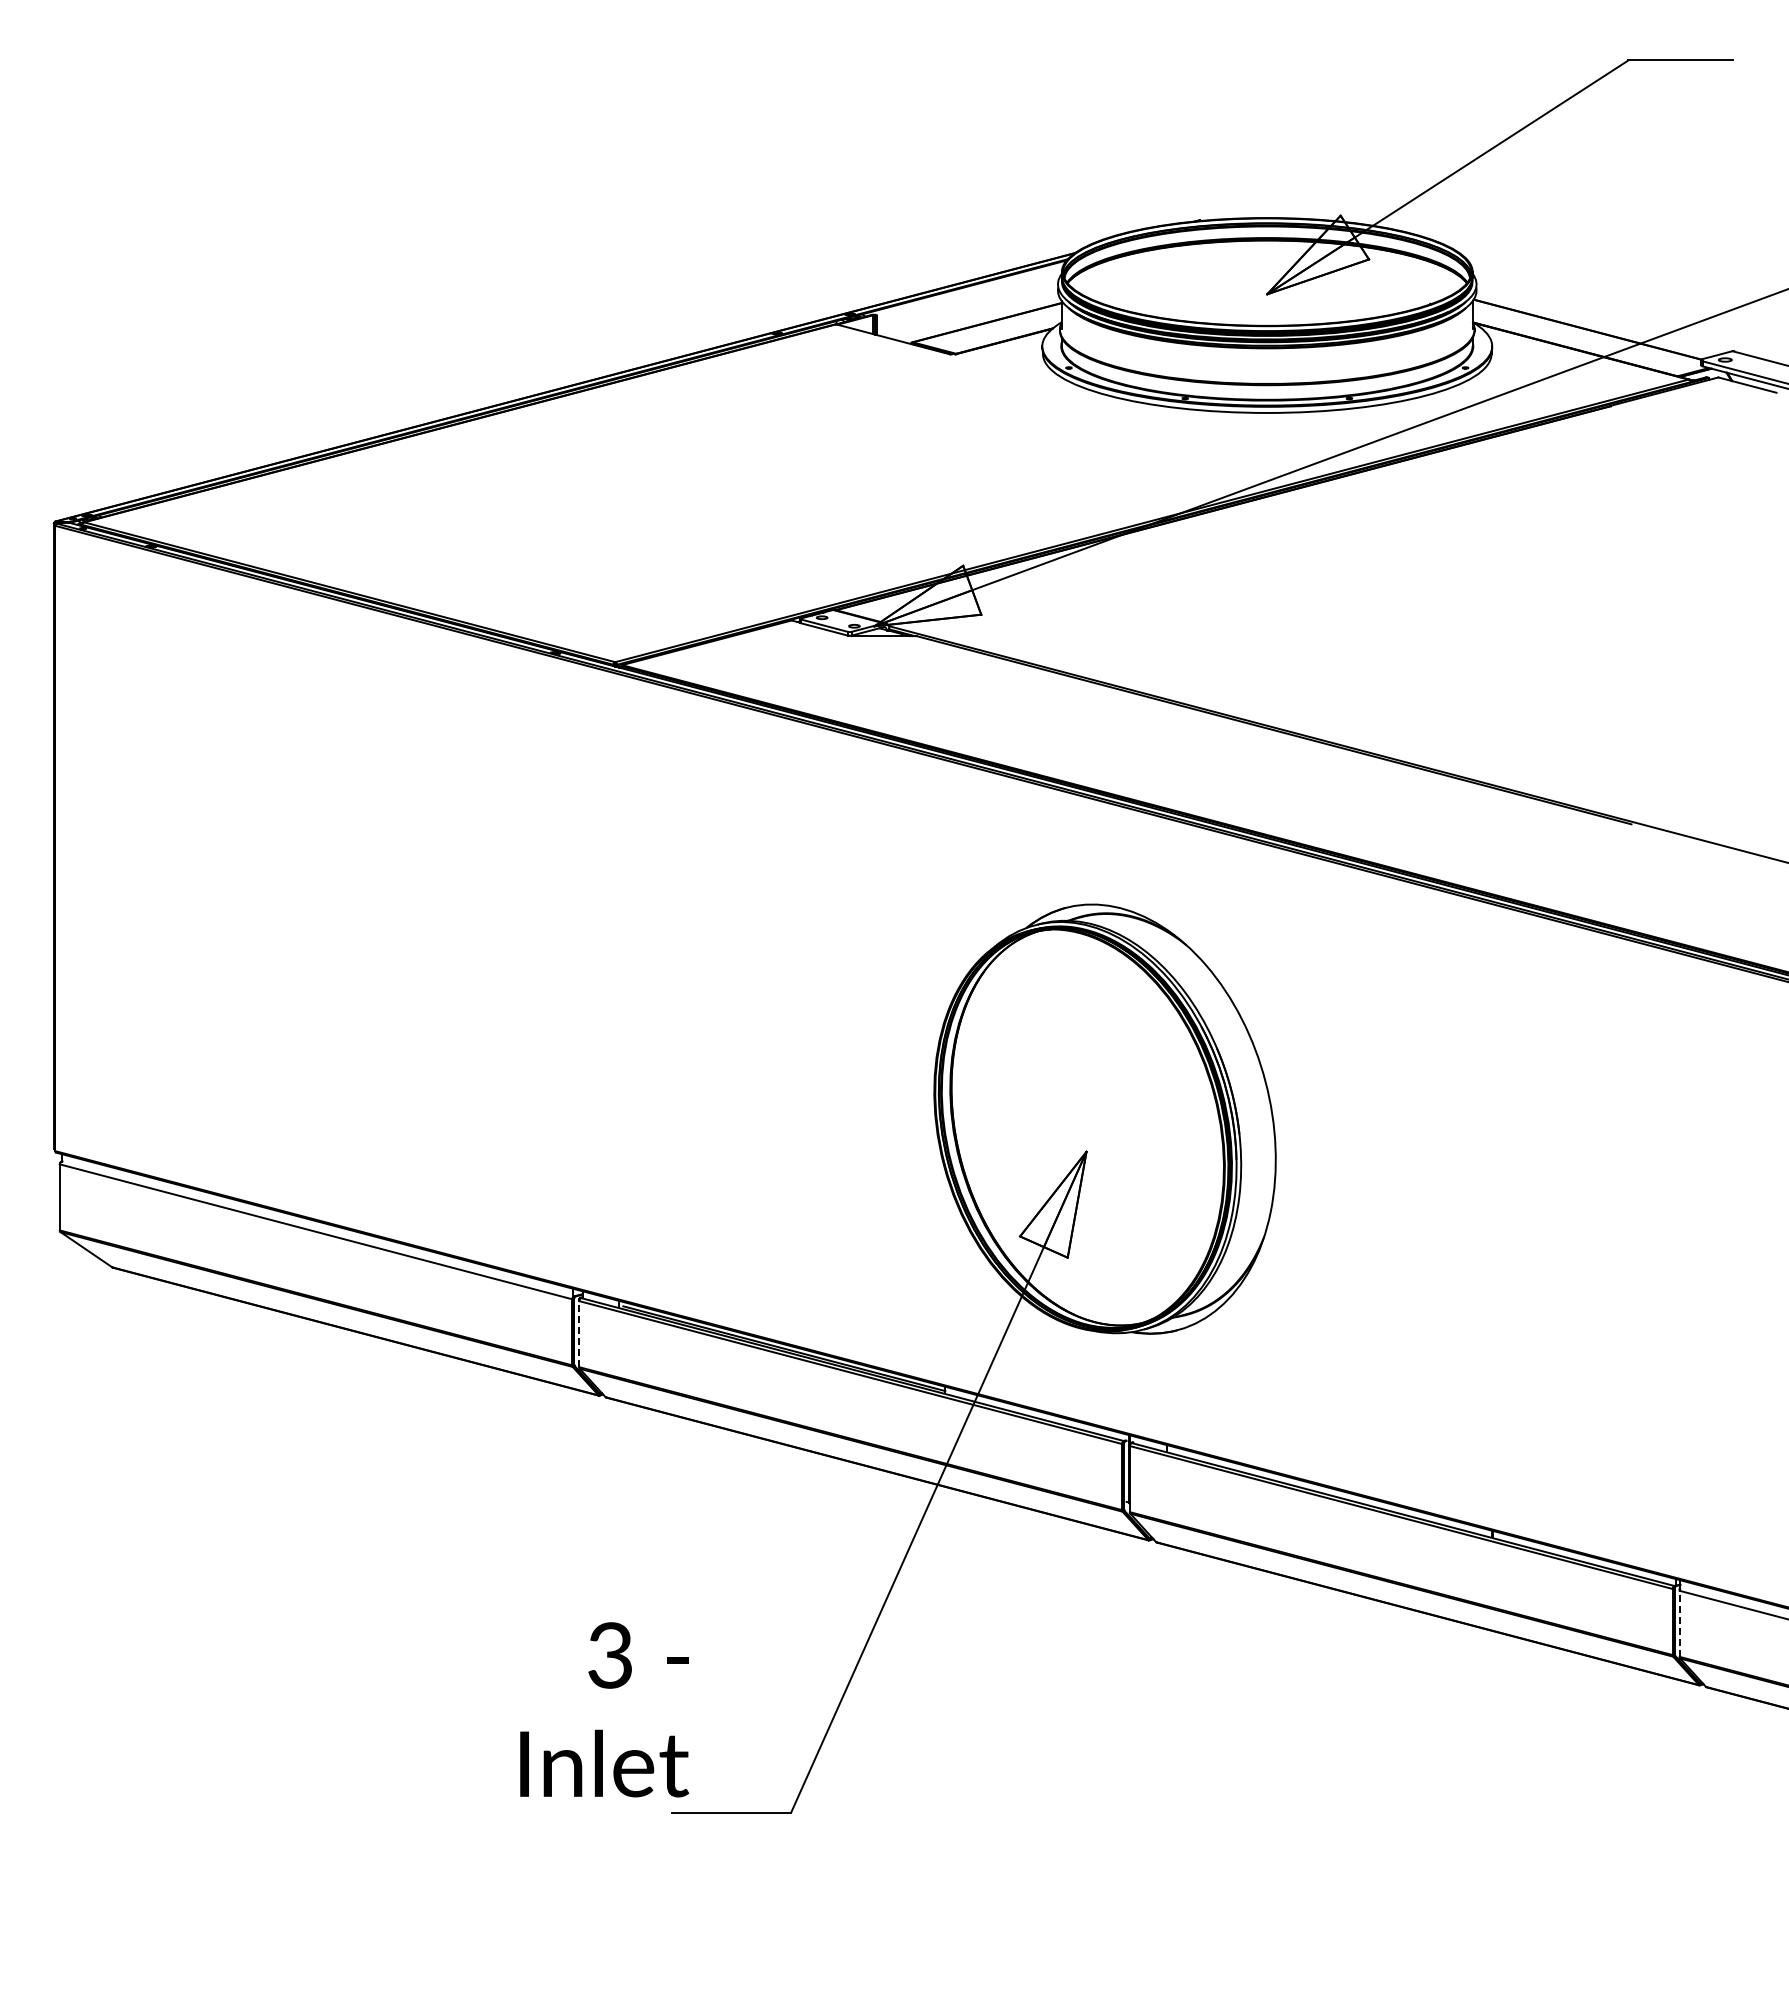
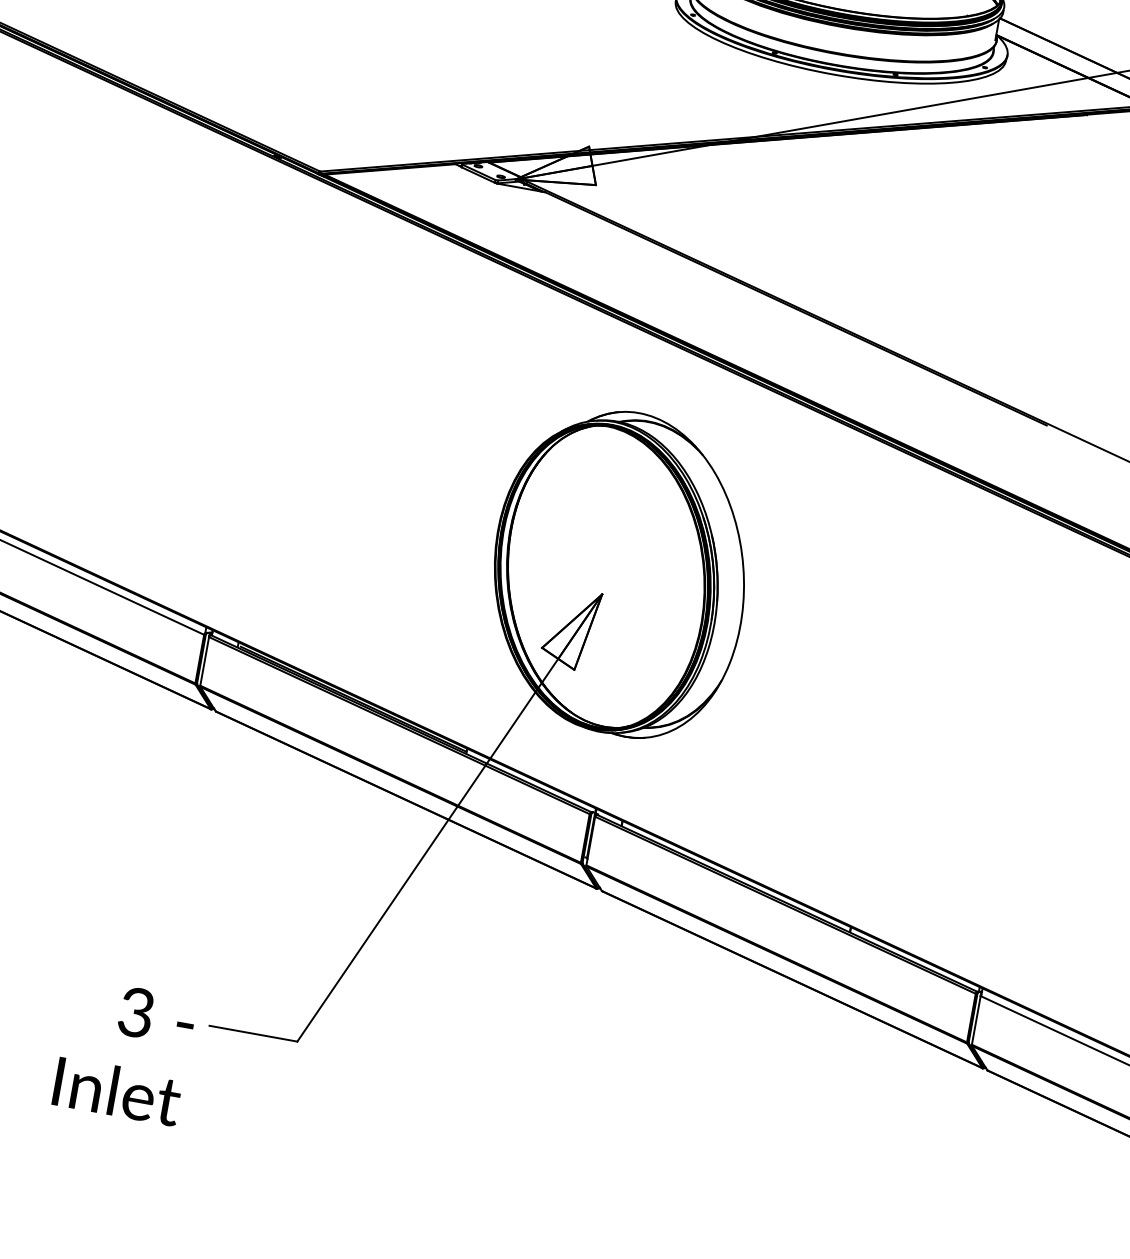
line: (579, 1333) -> (204, 660), dashed -> solid
line: (1679, 1623) -> (976, 1020), dashed -> solid
text: (604, 1709) -> (124, 1051), moved

